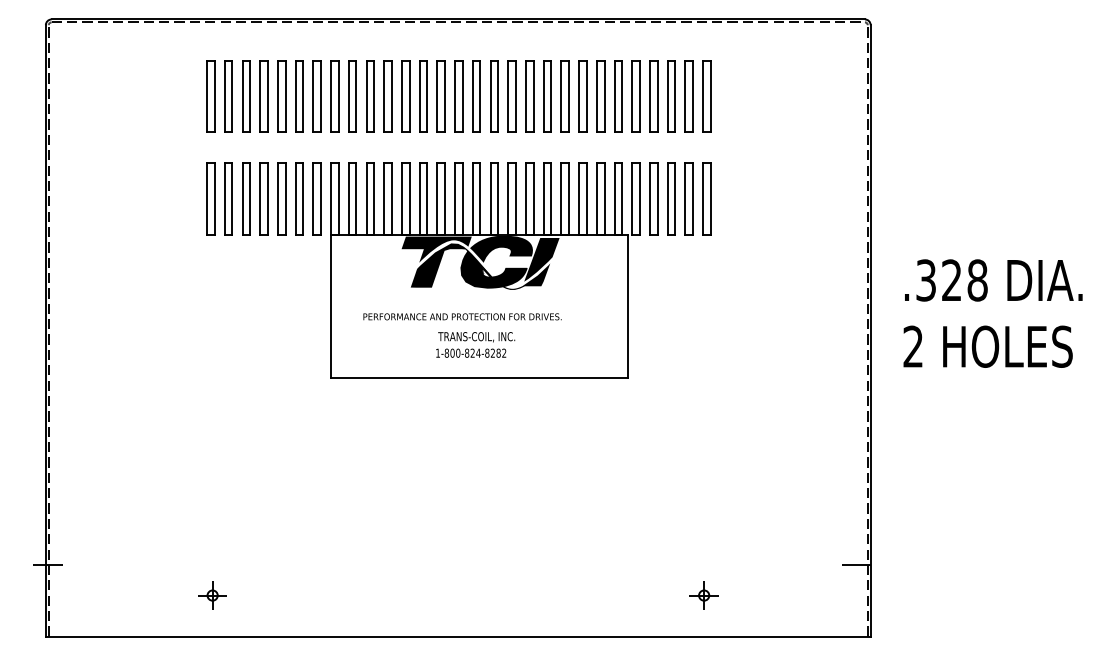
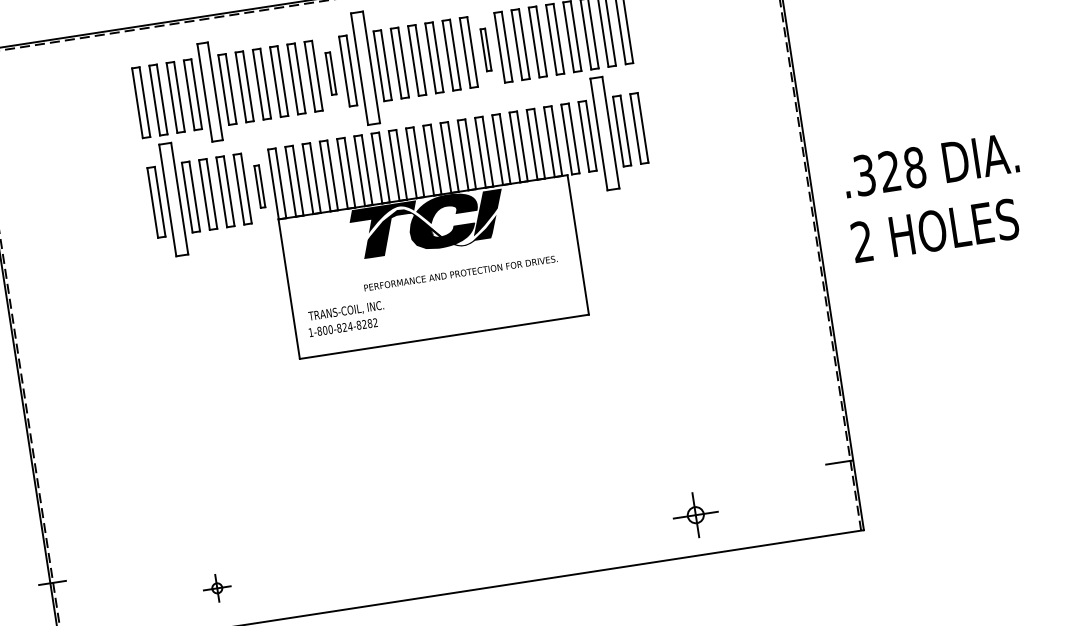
part: (281, 96) -> (209, 92), size x1.4
part: (405, 96) -> (330, 73), size x0.6
part: (440, 96) -> (364, 68), size x1.6
part: (564, 96) -> (485, 50), size x0.6
part: (228, 198) -> (173, 199), size x1.6
part: (316, 198) -> (259, 186), size x0.6
part: (671, 198) -> (604, 133), size x1.6
text: (462, 316) -> (460, 273), moved
text: (475, 344) -> (346, 318), moved
part: (703, 595) -> (695, 515), size x1.6

